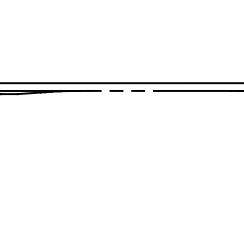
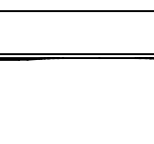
line: (124, 91) -> (81, 58), dashed -> solid

